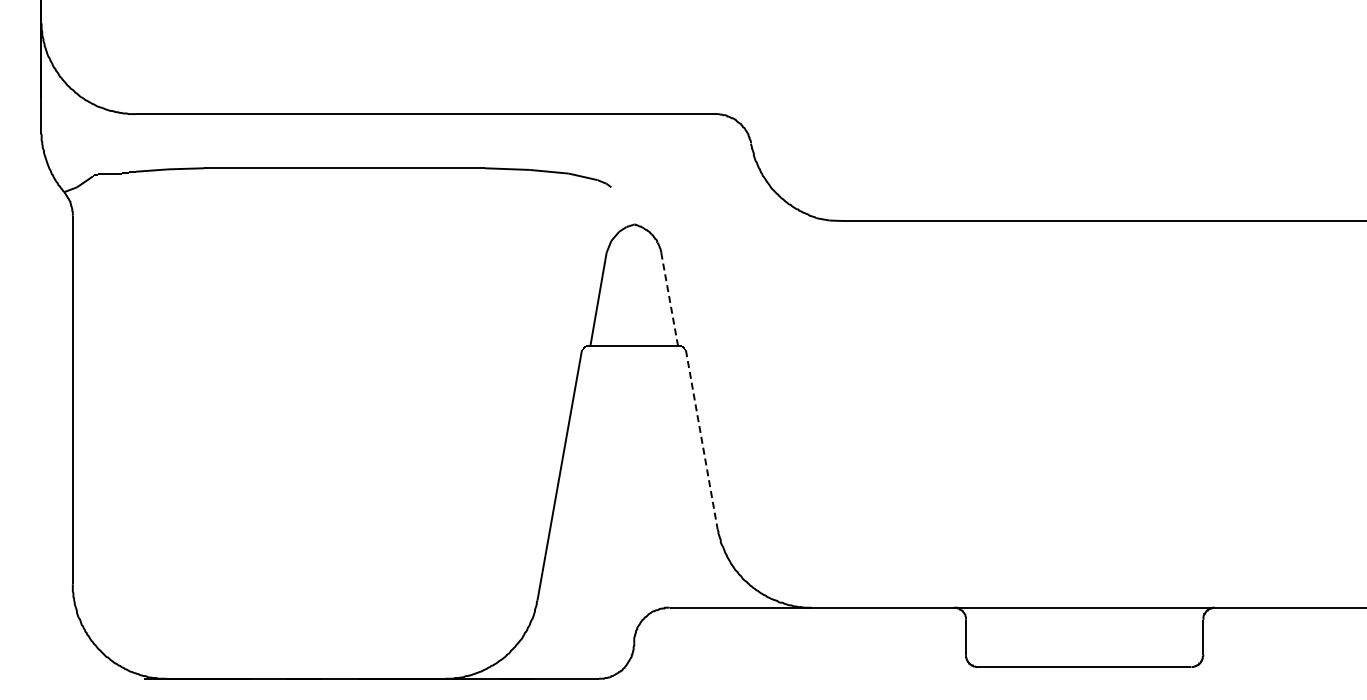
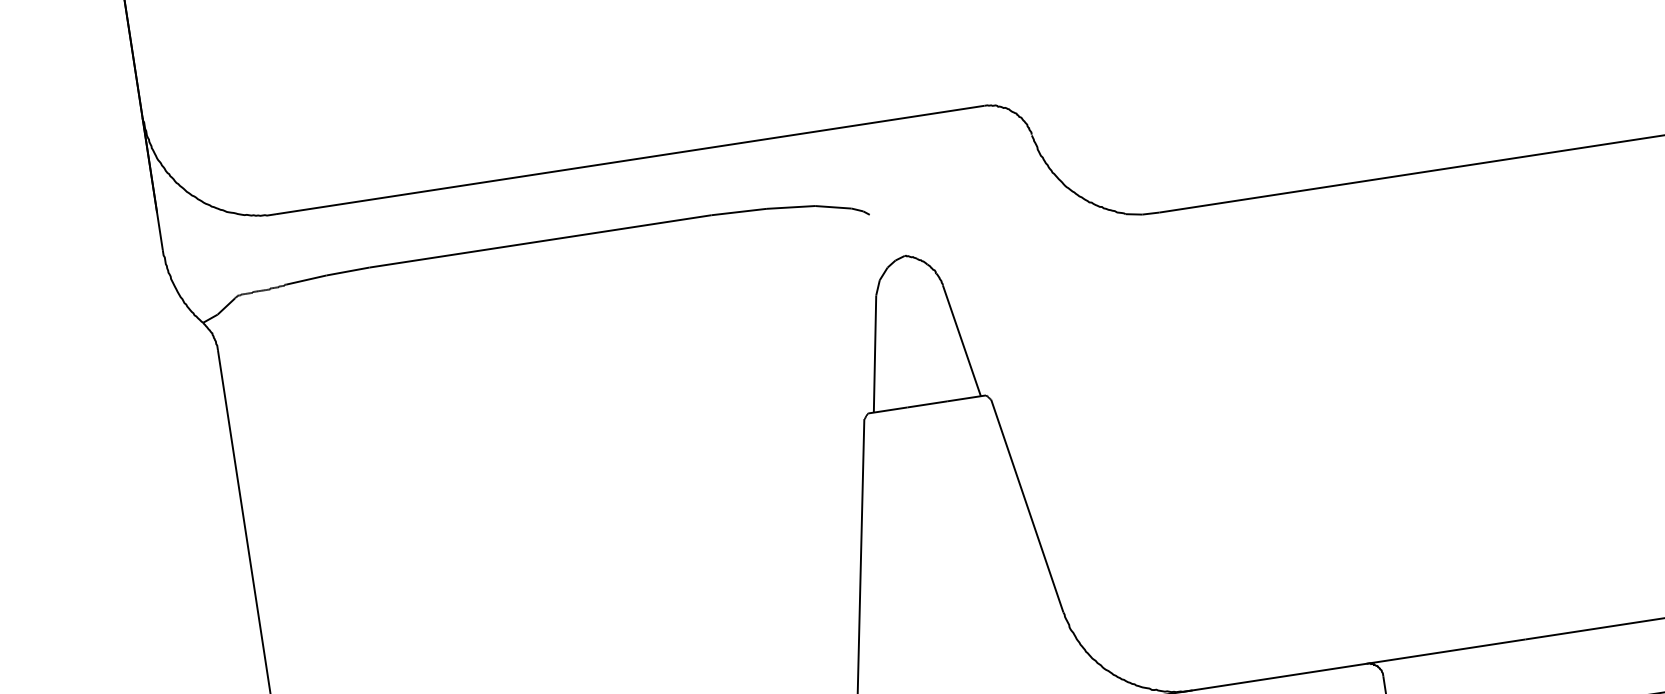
line: (669, 299) -> (961, 340), dashed -> solid
line: (701, 440) -> (1027, 506), dashed -> solid

